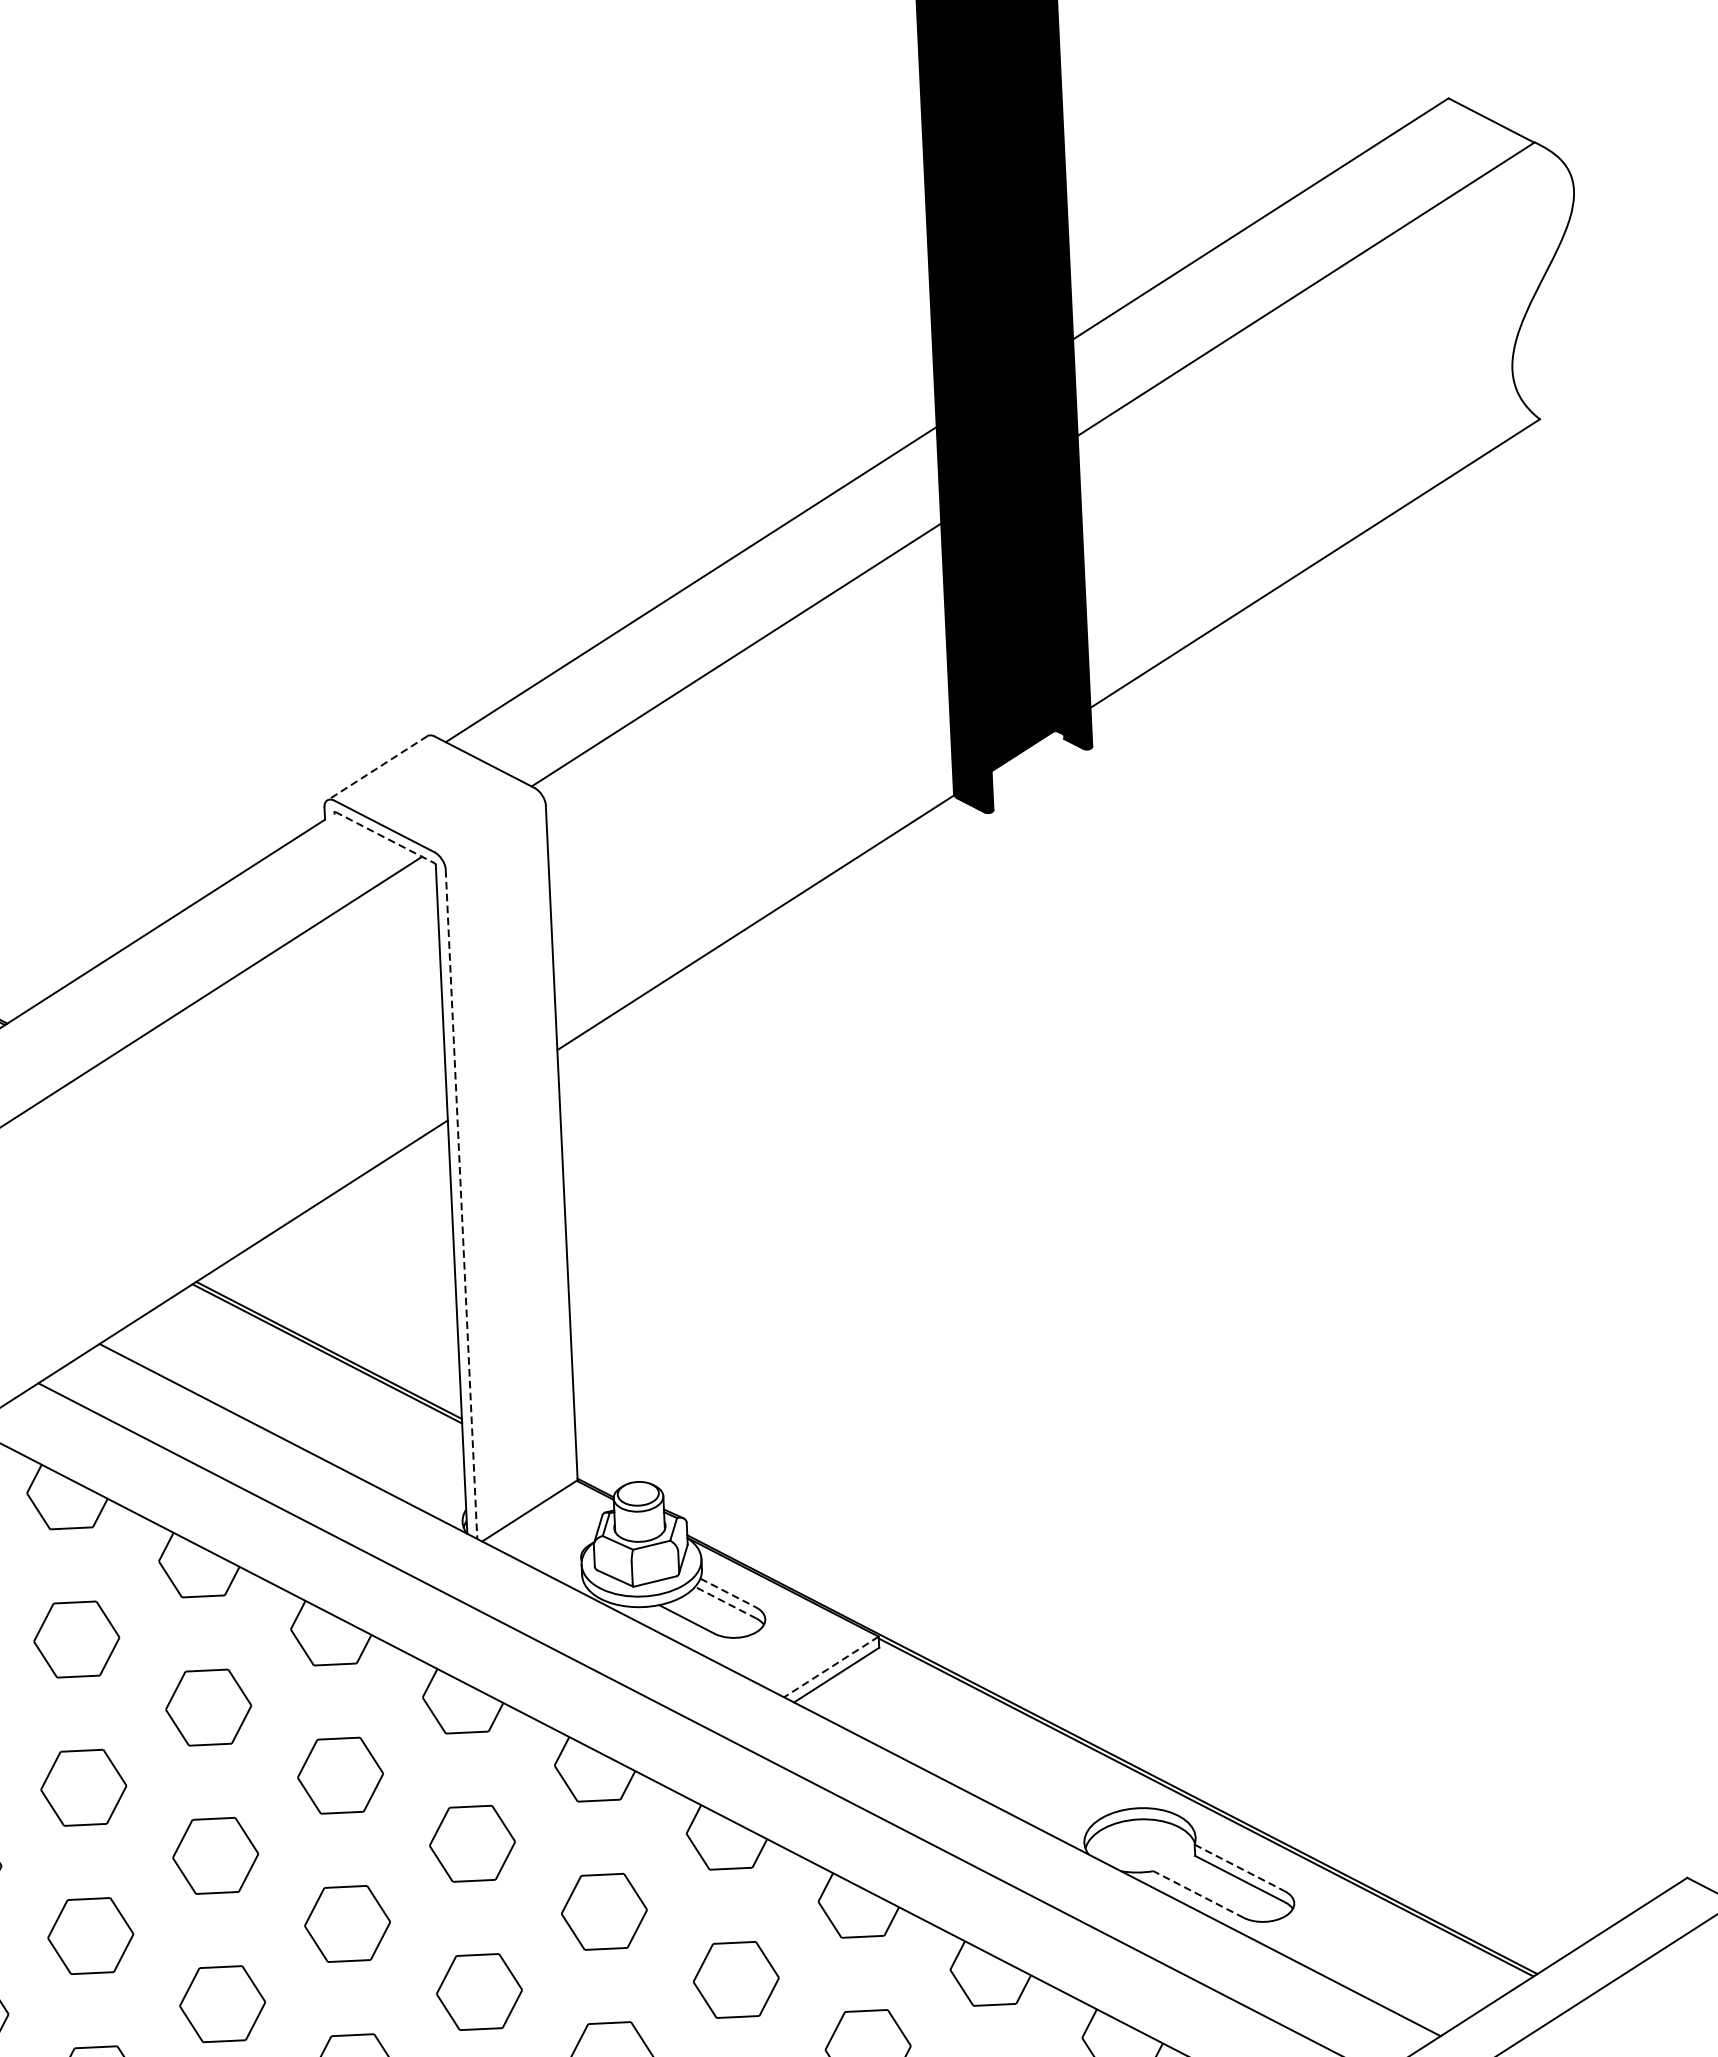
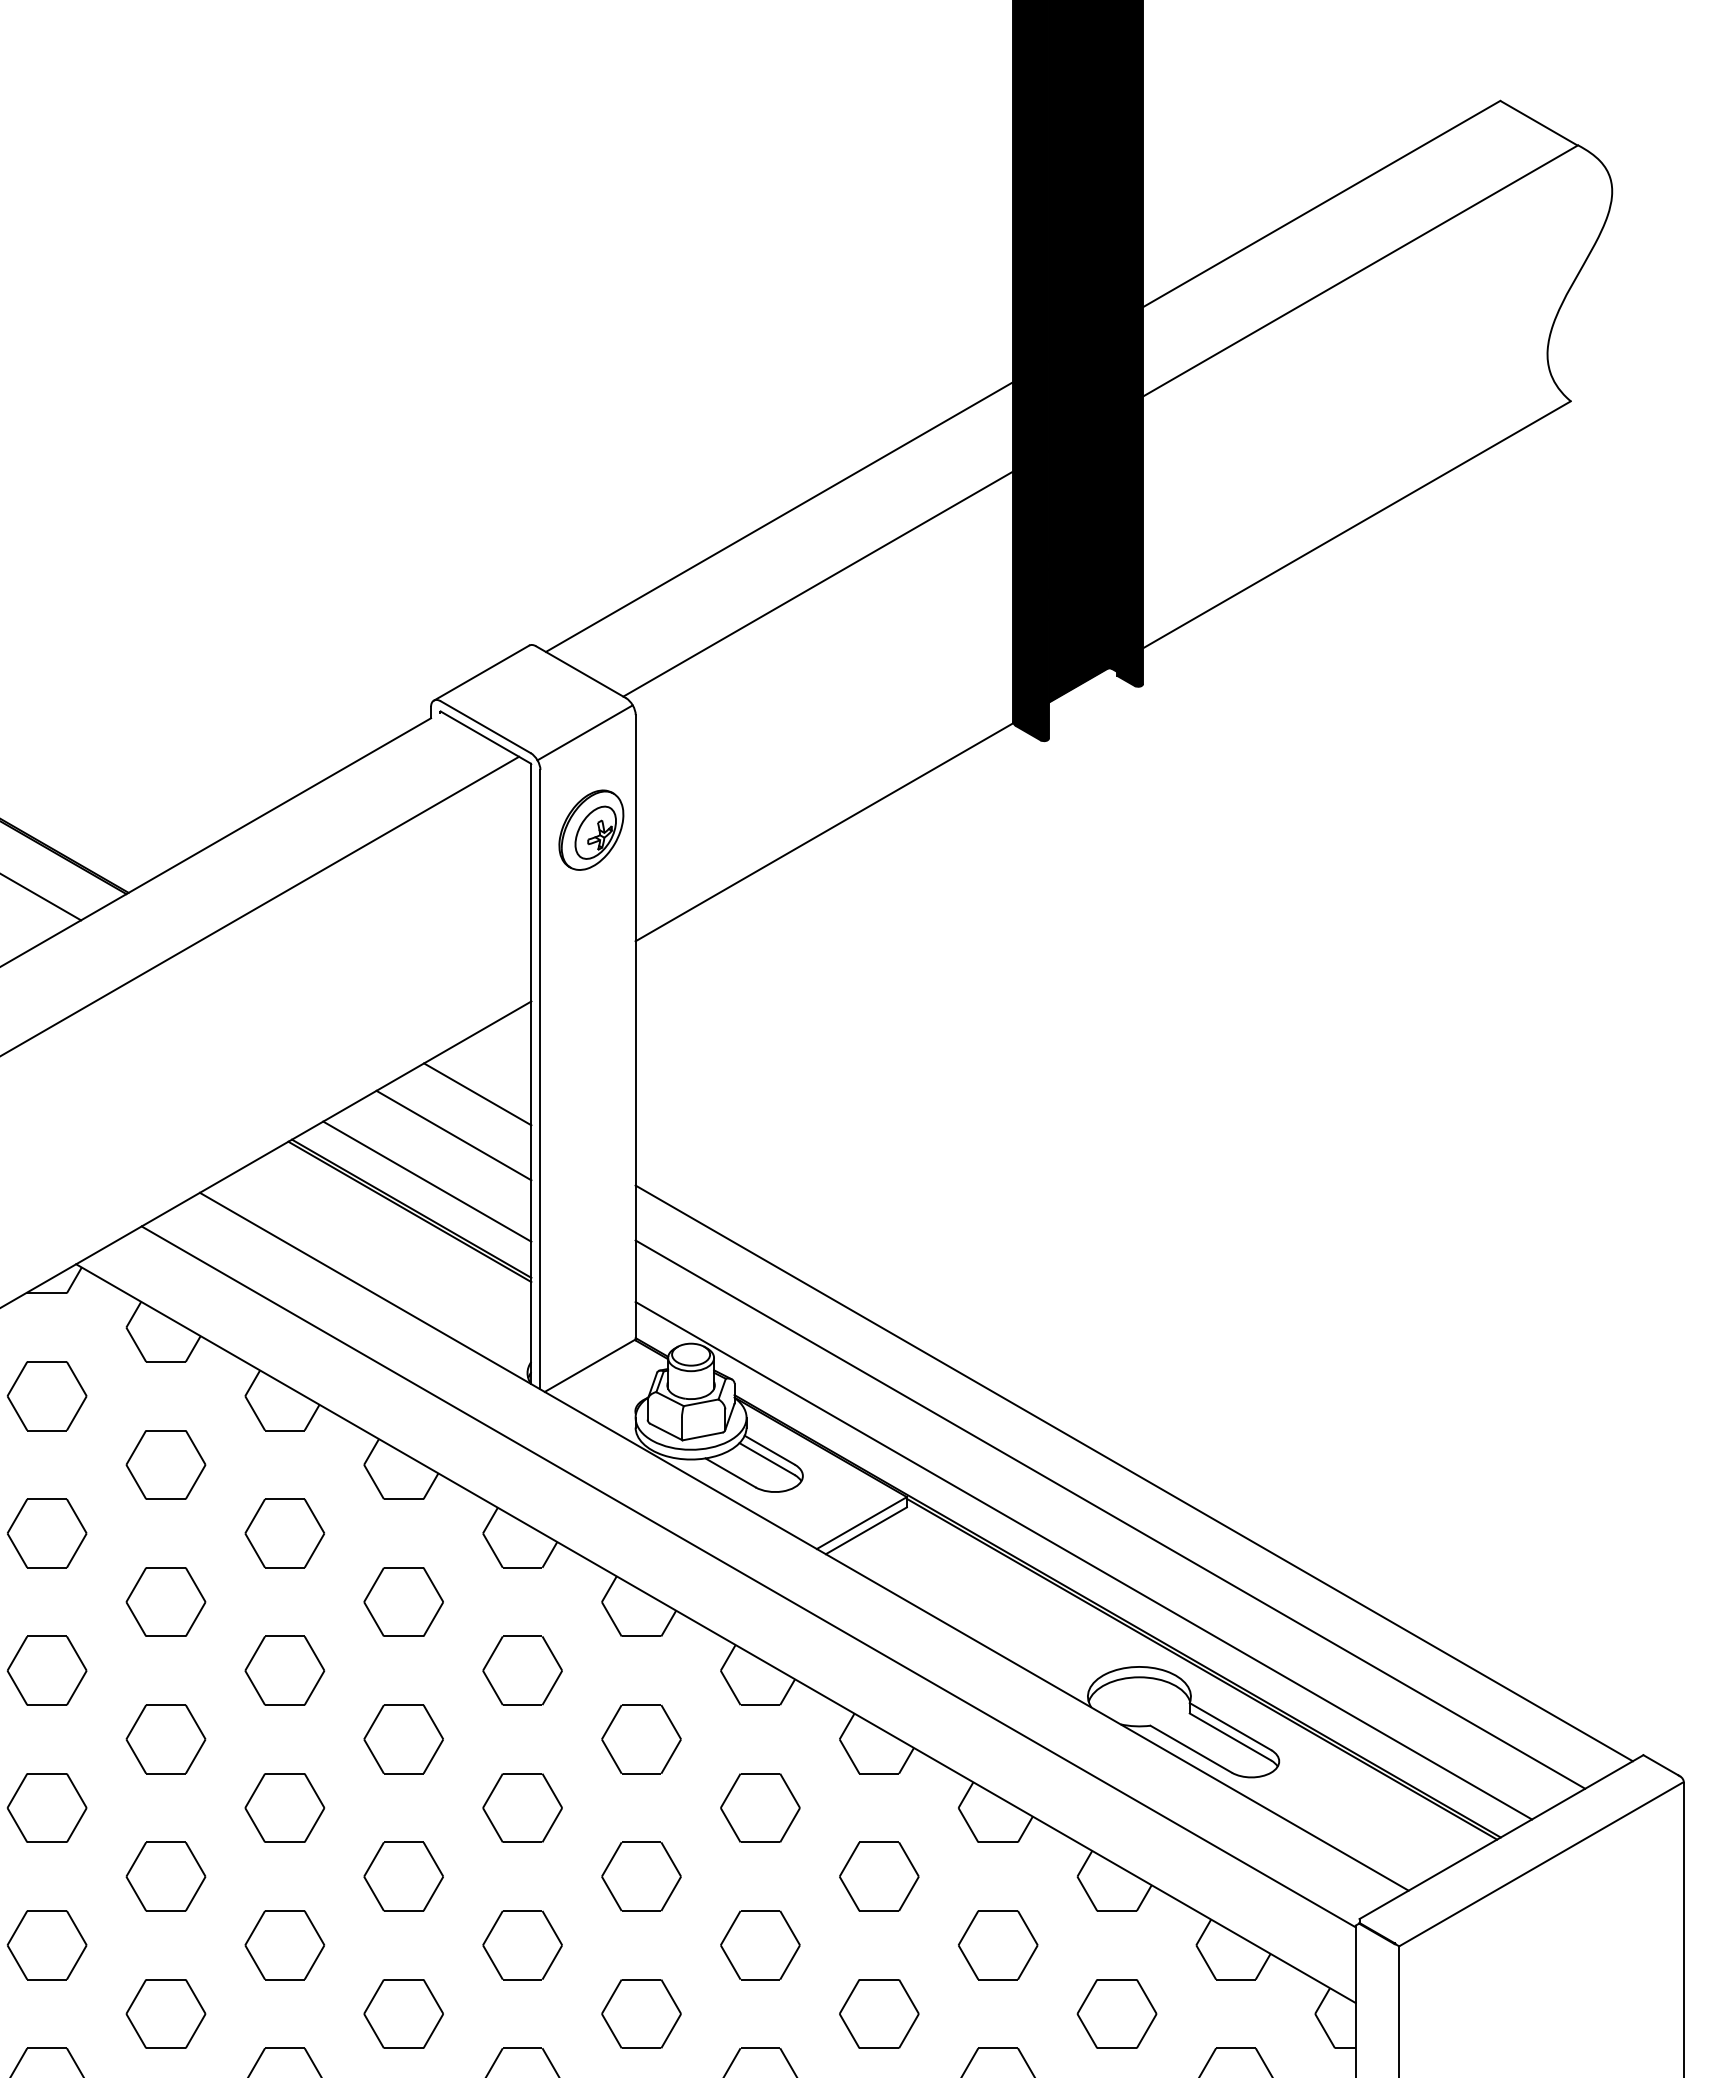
line: (377, 768) -> (481, 673), dashed -> solid
line: (491, 827) -> (584, 732), added
line: (384, 837) -> (485, 737), dashed -> solid
part: (504, 931) -> (591, 829), added
line: (461, 1204) -> (540, 1079), dashed -> solid
line: (394, 1223) -> (477, 1094), added
line: (370, 1269) -> (453, 1135), added
line: (344, 1320) -> (427, 1181), added
line: (727, 1593) -> (769, 1450), dashed -> solid
line: (1122, 1599) -> (1133, 1473), added
line: (726, 1603) -> (767, 1459), dashed -> solid
line: (1099, 1645) -> (1110, 1514), added
line: (830, 1667) -> (861, 1523), dashed -> solid
line: (1072, 1696) -> (1083, 1560), added
line: (1239, 1867) -> (1230, 1726), dashed -> solid
line: (1198, 1894) -> (1191, 1749), dashed -> solid

